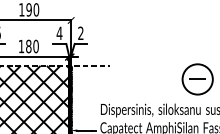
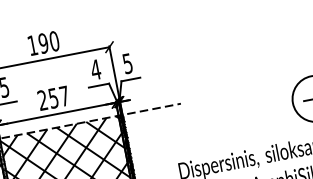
text: (80, 33) -> (127, 63), 2 -> 5
text: (28, 46) -> (53, 98), 180 -> 257

